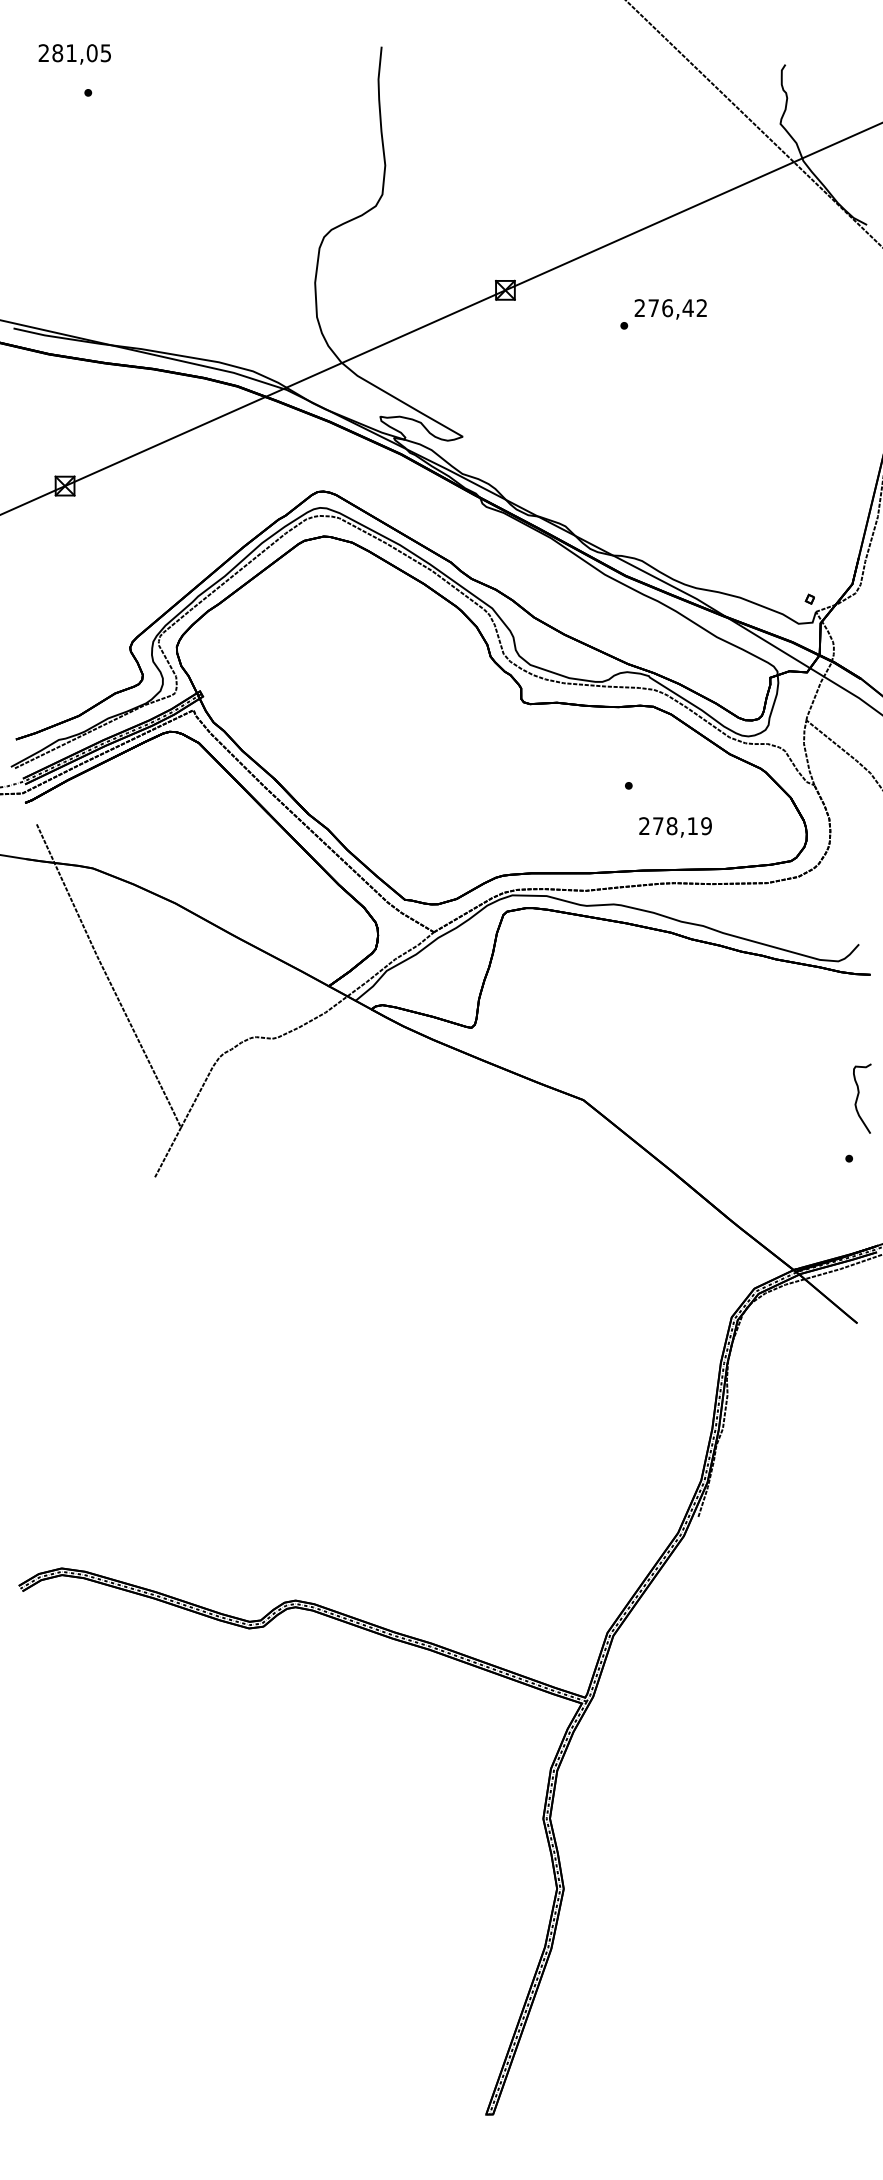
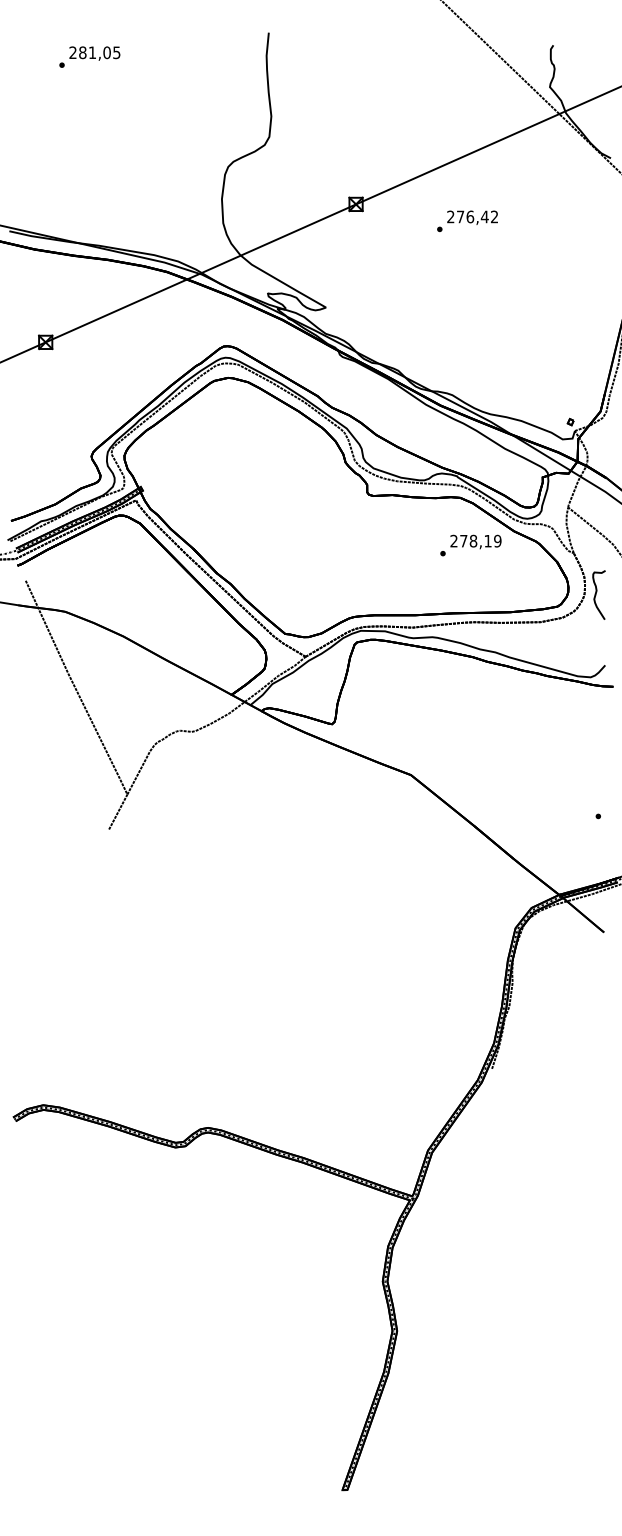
text: (74, 54) -> (94, 53), moved
text: (675, 827) -> (475, 542), moved
curve: (858, 1097) -> (596, 594), moved

